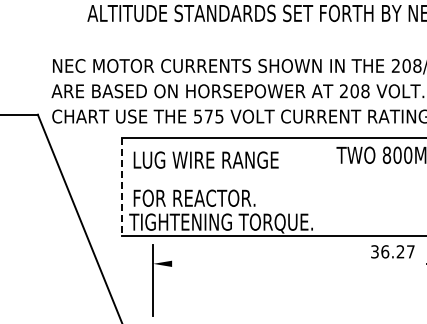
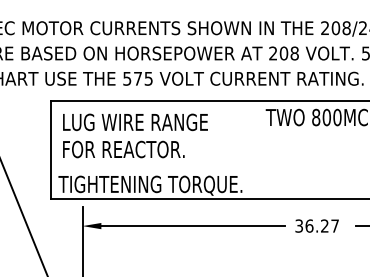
line: (122, 187) -> (51, 149), dashed -> solid
text: (194, 197) -> (123, 148), moved
text: (392, 251) -> (316, 225), moved
line: (263, 263) -> (192, 225), added

